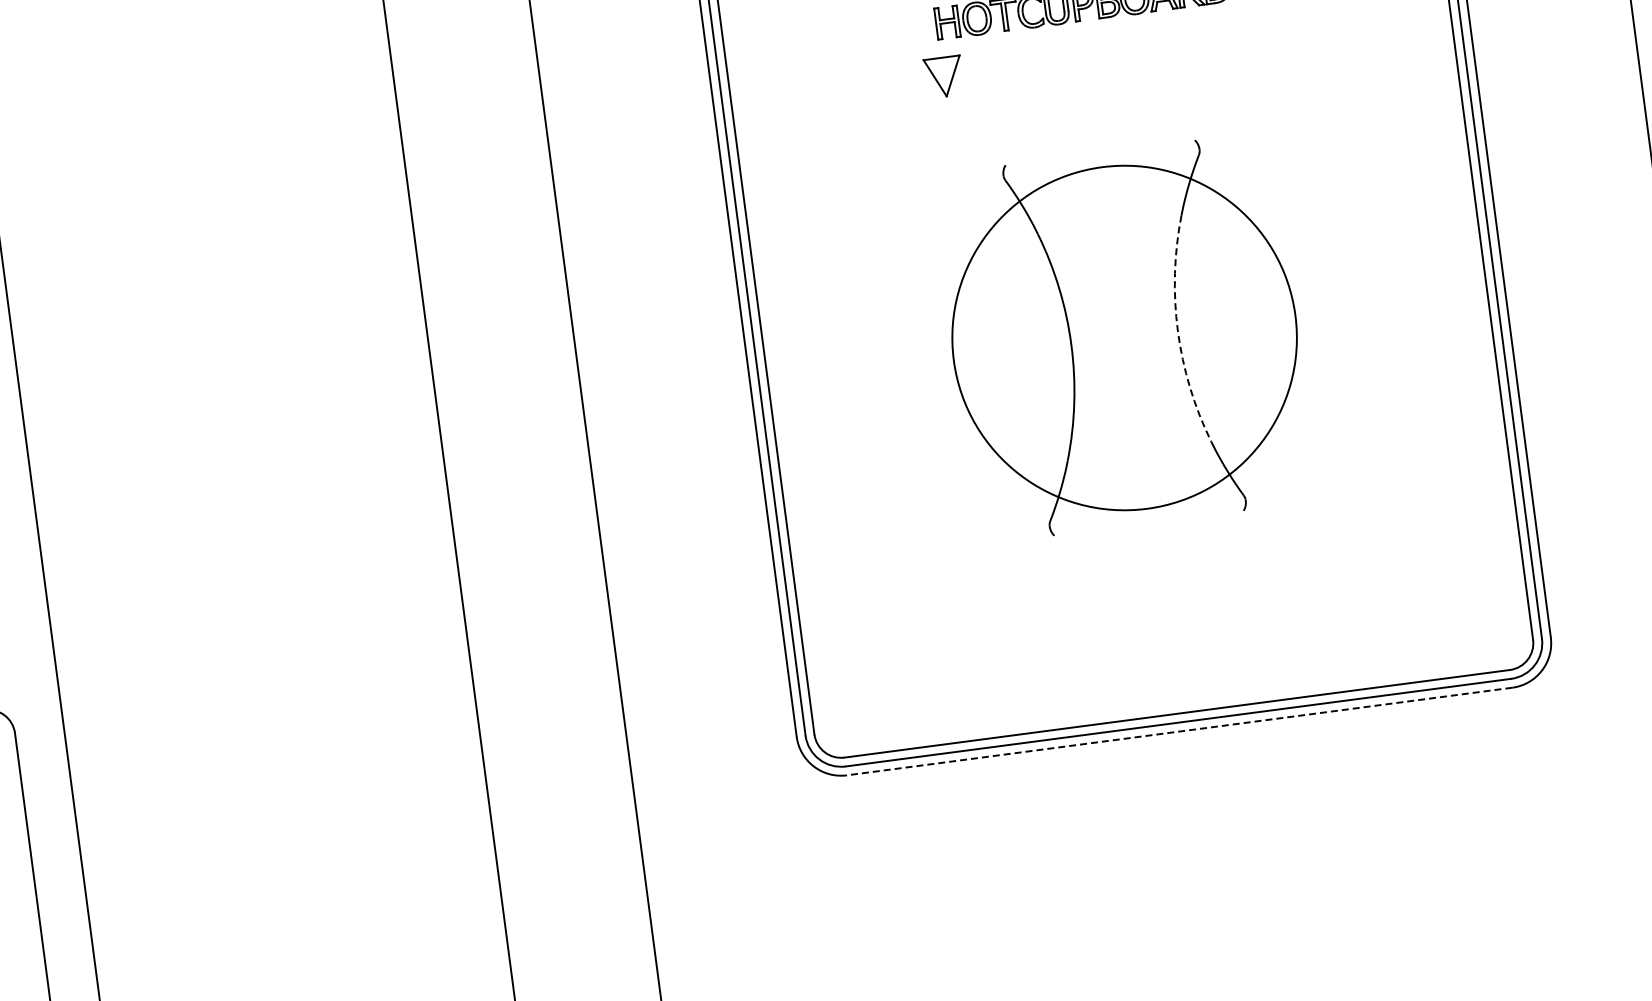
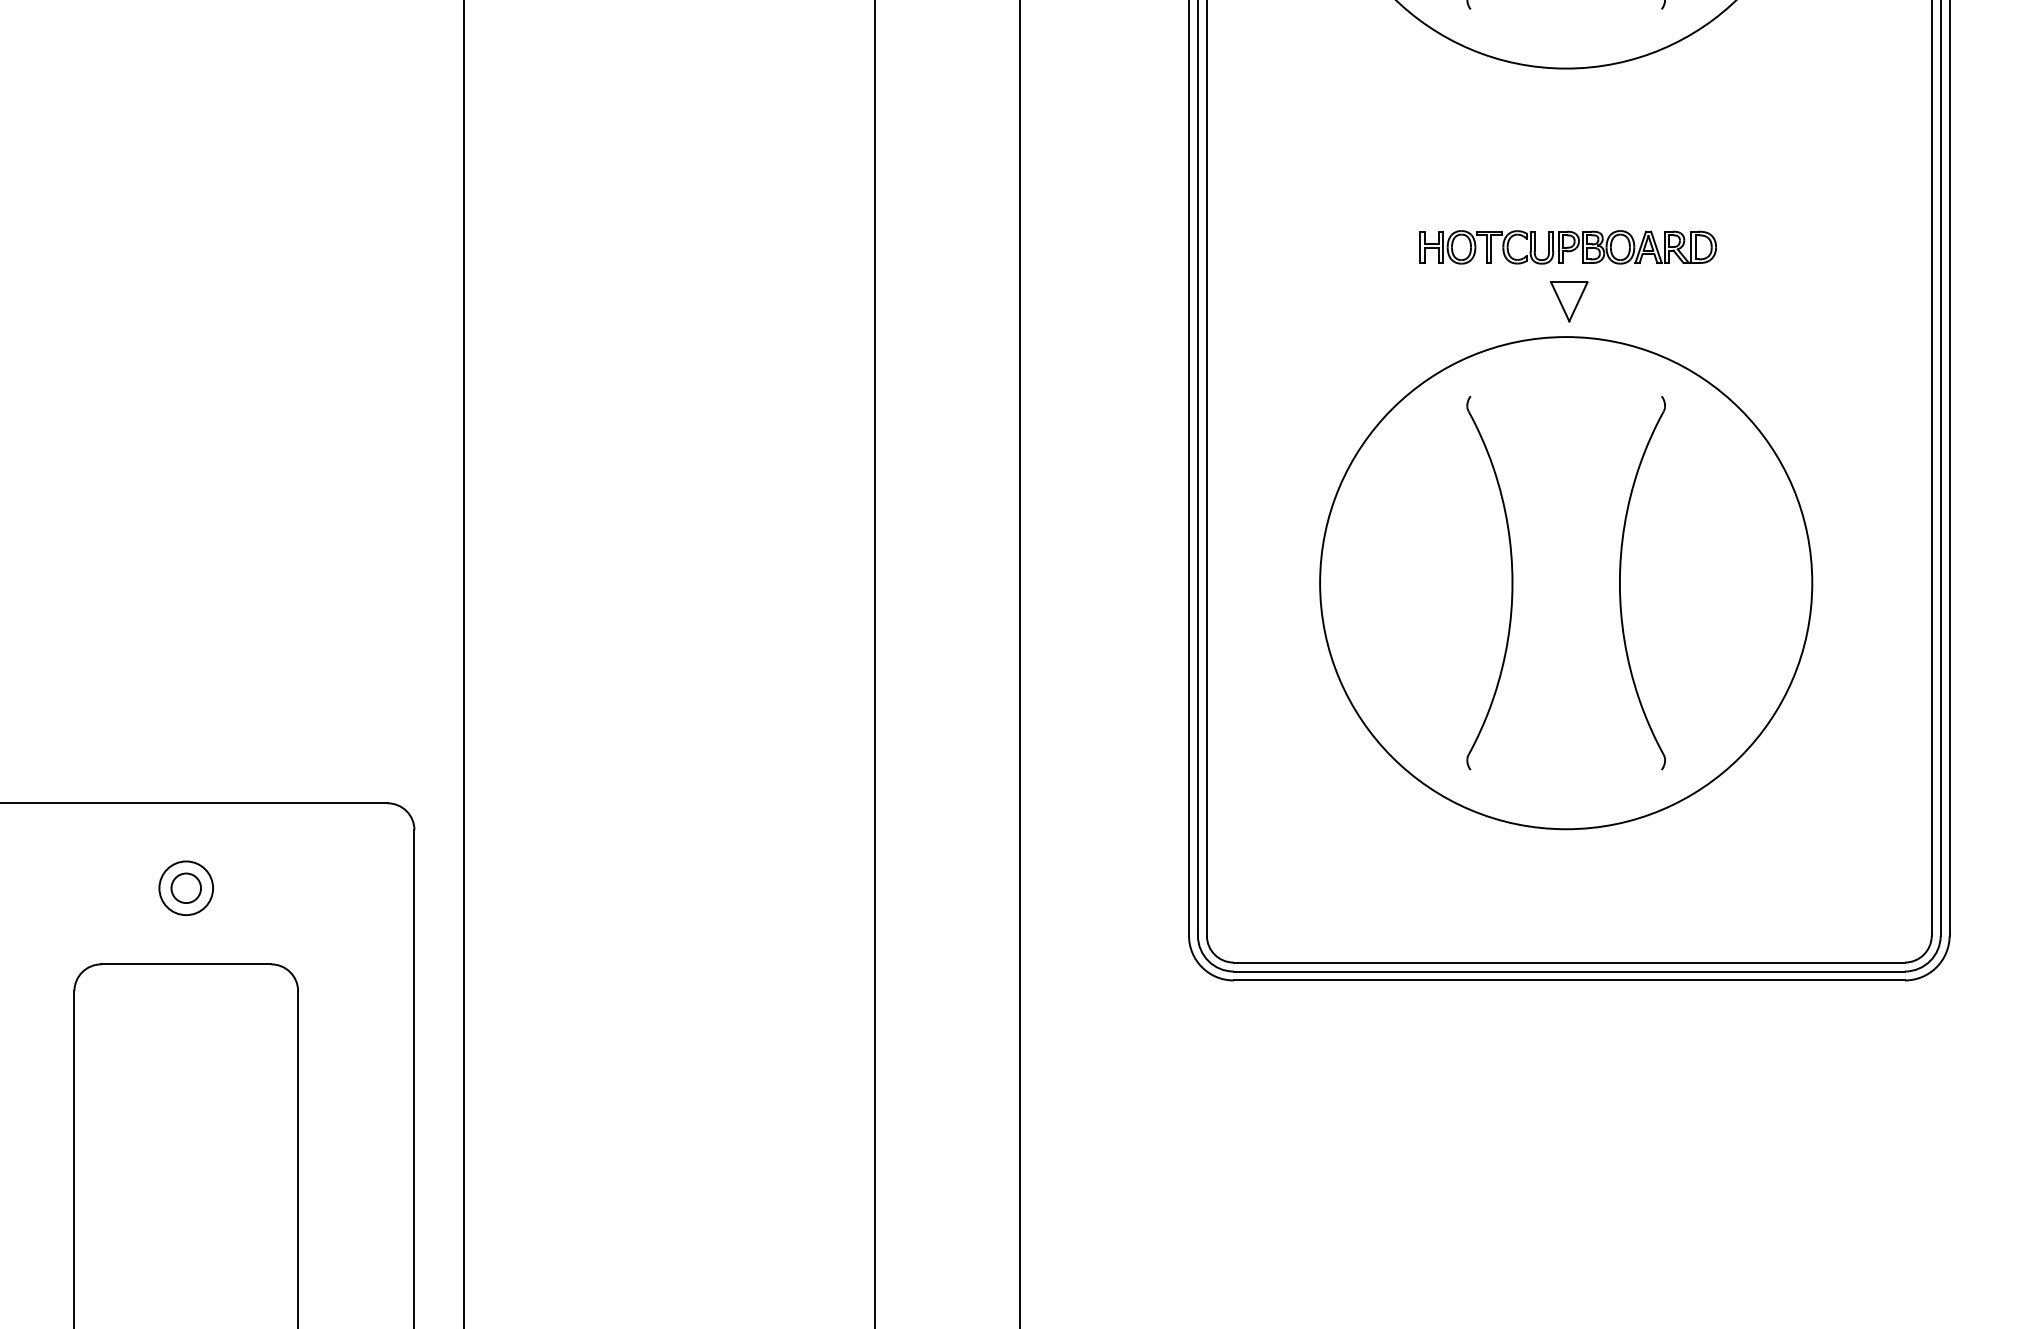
part: (944, 76) -> (1569, 301), moved
arc: (1177, 331) -> (1619, 583), dashed -> solid
circle: (1124, 338) -> (1566, 583), size x1.43
line: (1179, 731) -> (1569, 980), dashed -> solid

